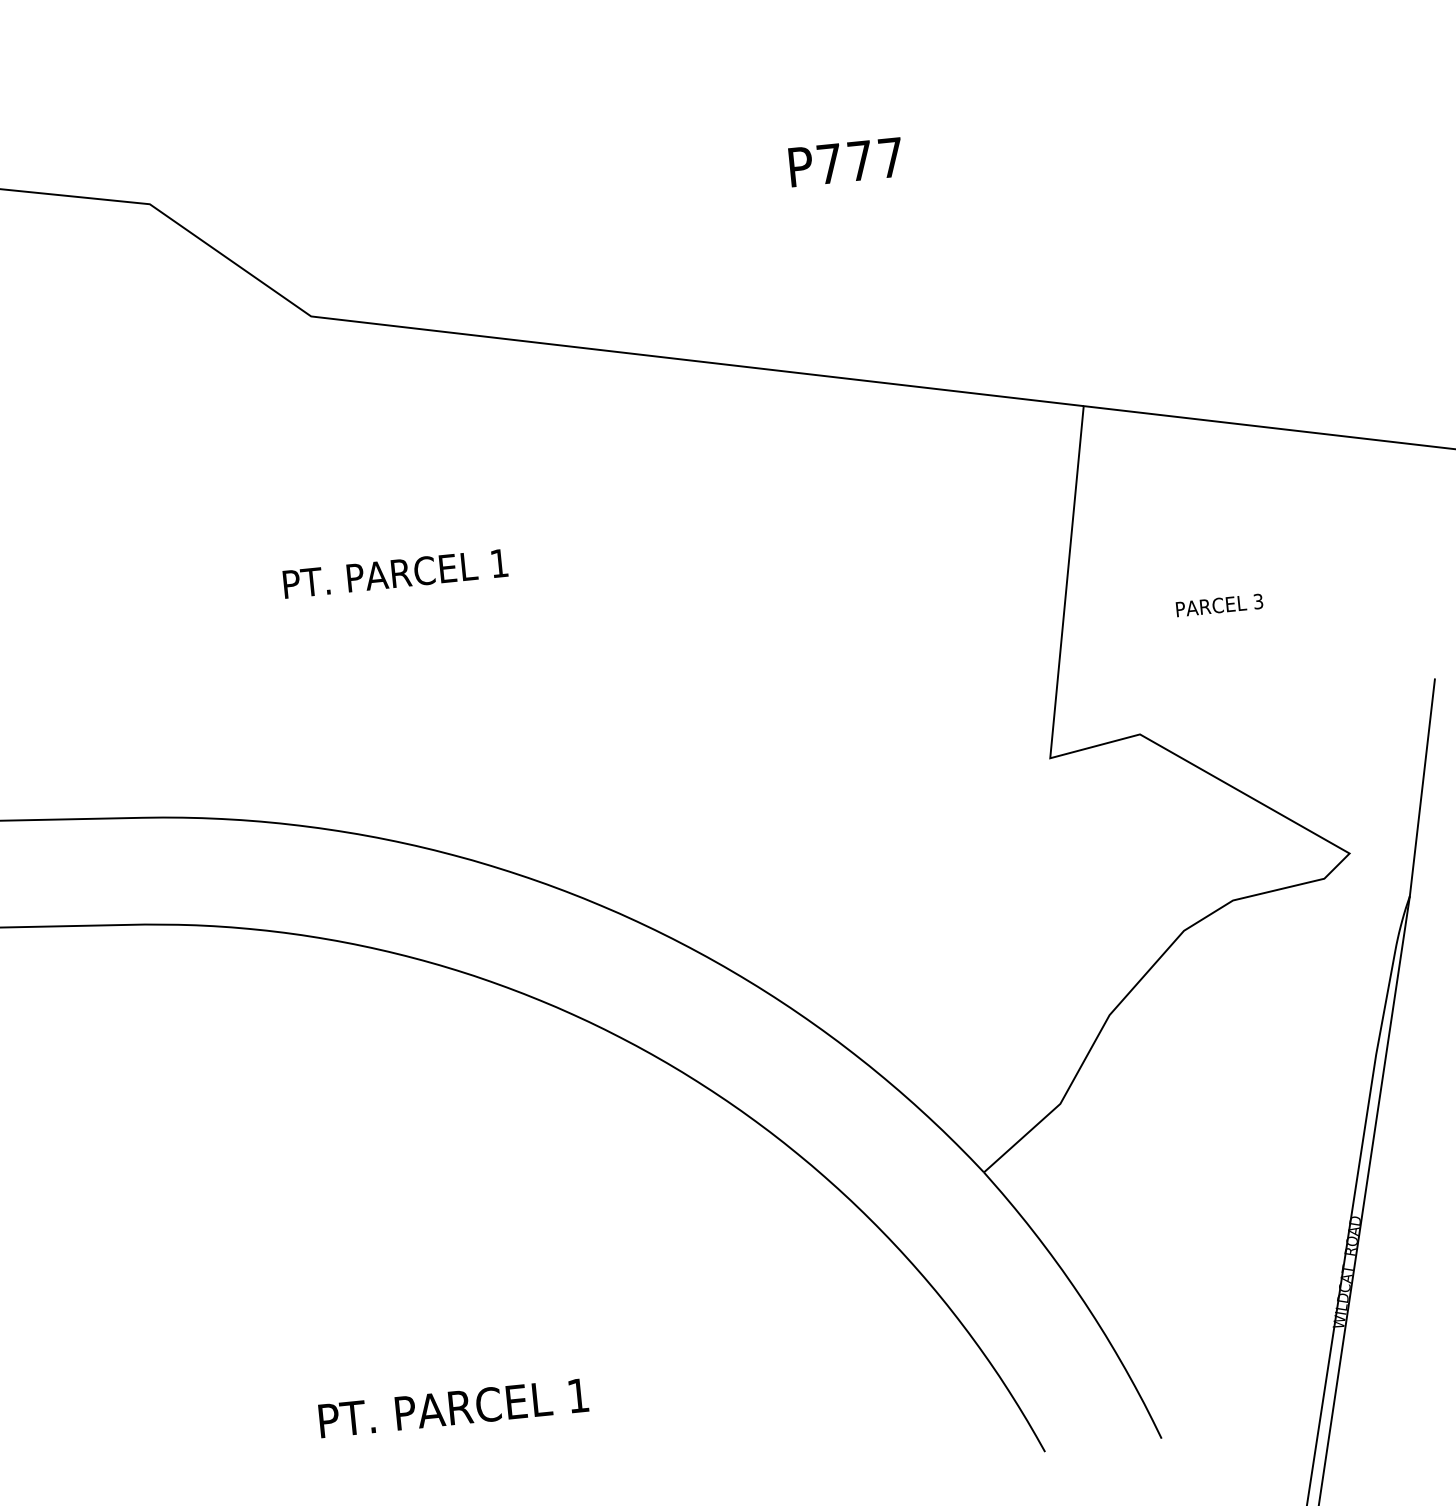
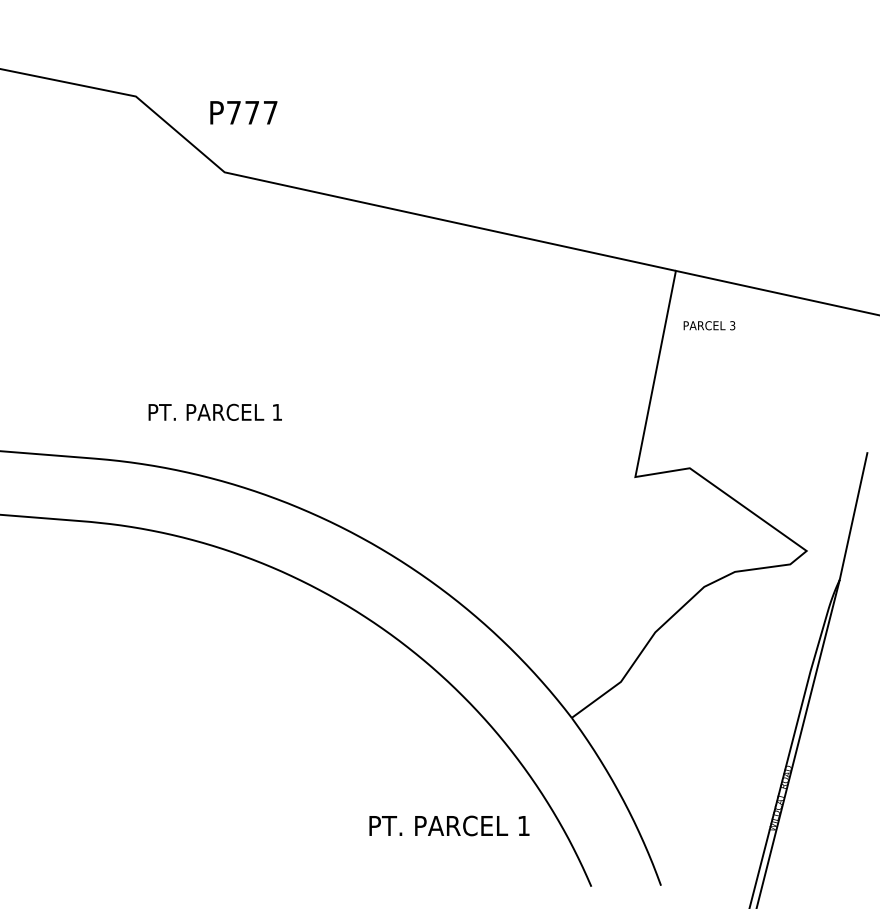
text: (845, 161) -> (243, 112), moved
text: (393, 572) -> (214, 411), moved
text: (1219, 605) -> (709, 325), moved
text: (453, 1407) -> (449, 825), moved

